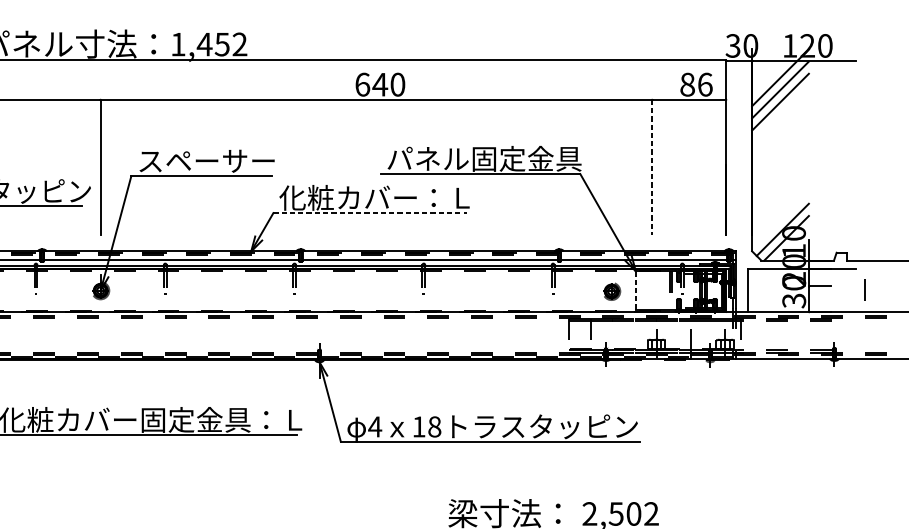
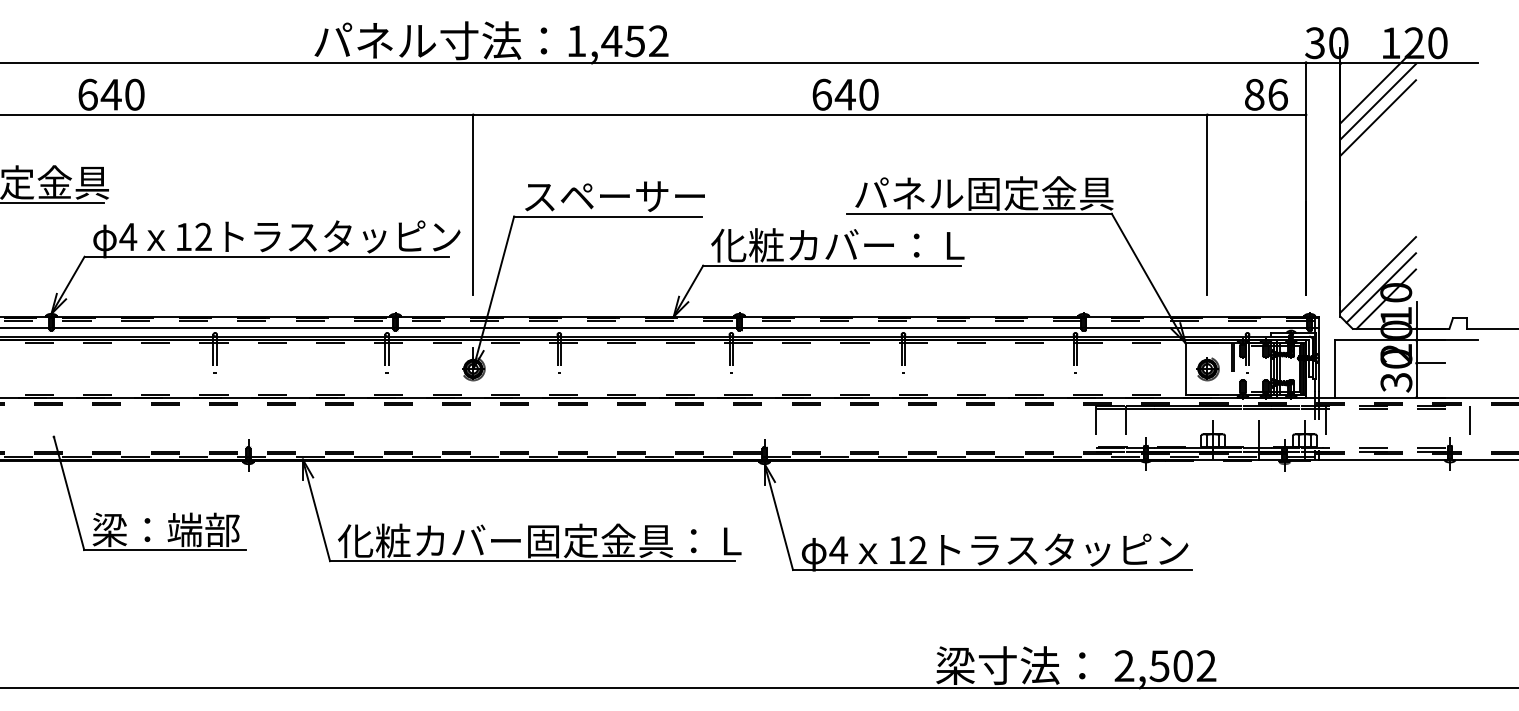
line: (652, 167) -> (1207, 205), dashed -> solid
line: (370, 212) -> (832, 265), dashed -> solid
line: (780, 219) -> (1378, 274), added
line: (635, 290) -> (1185, 368), dashed -> solid
line: (864, 290) -> (1469, 420), moved
part: (611, 291) -> (1207, 369), moved
text: (434, 427) -> (917, 550), 18 -> 12

